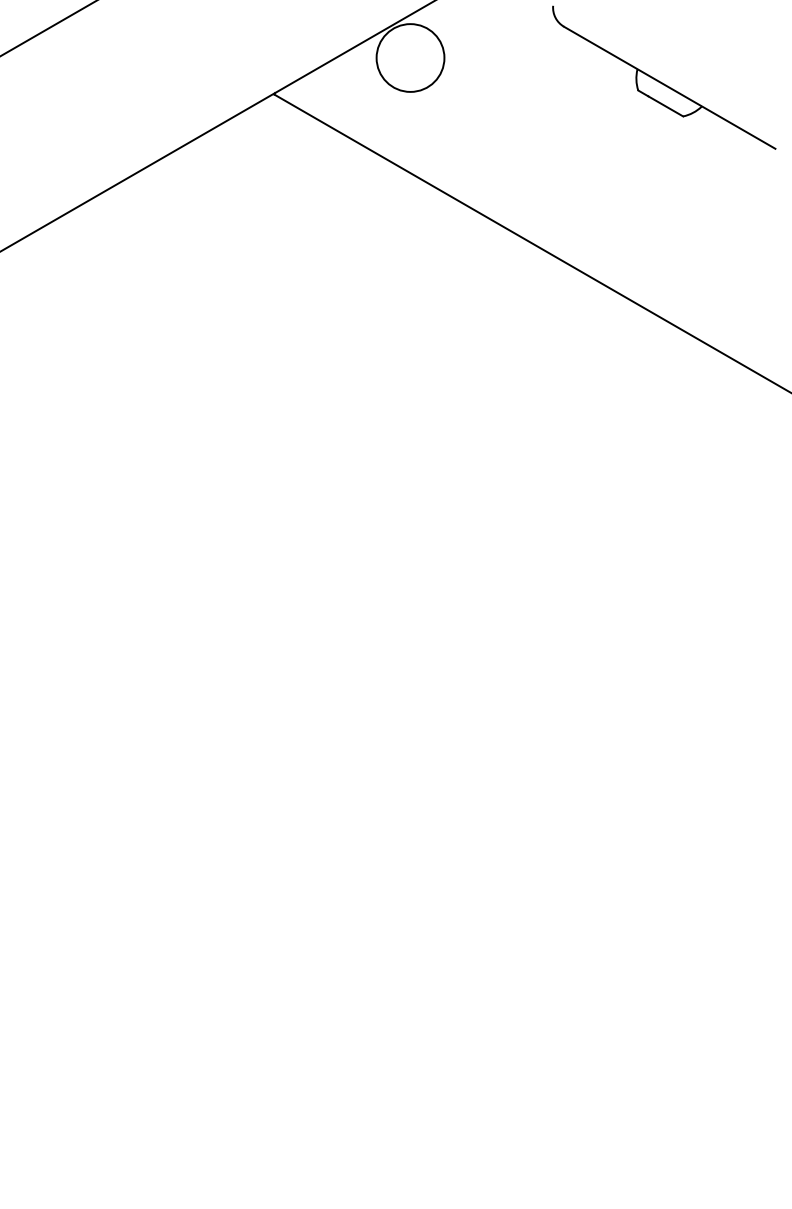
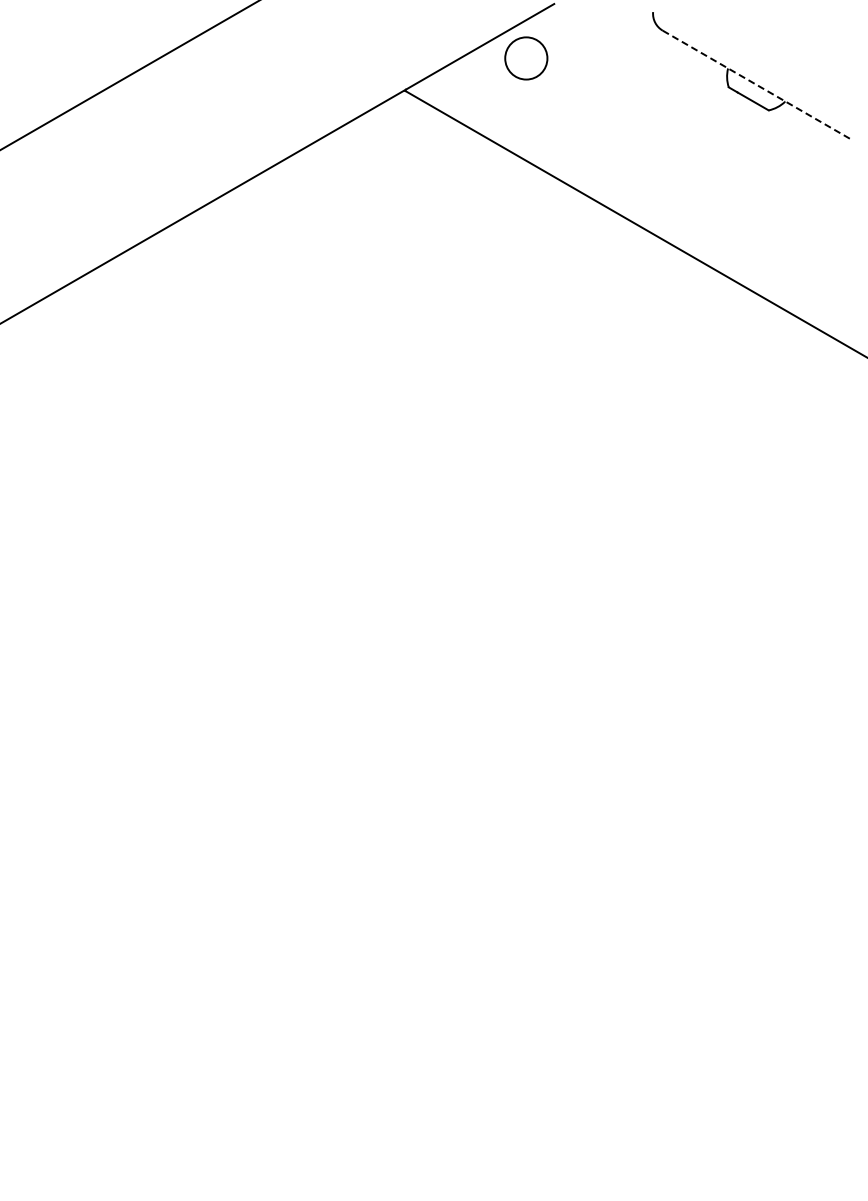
circle: (410, 58) -> (526, 58), size x0.7
line: (670, 88) -> (757, 85), solid -> dashed

